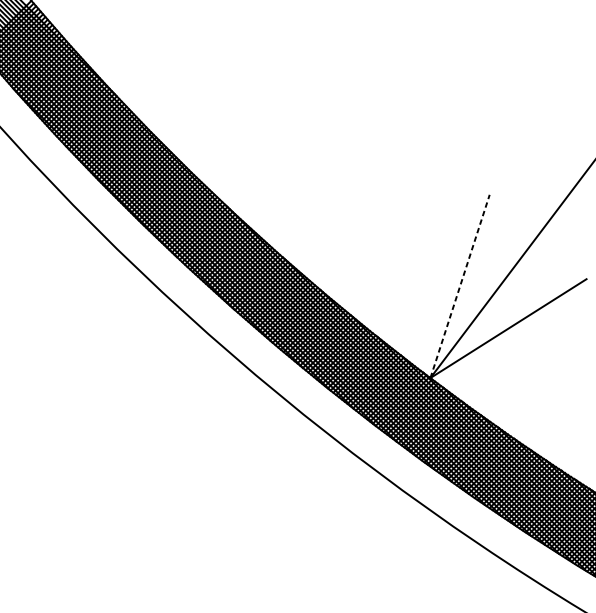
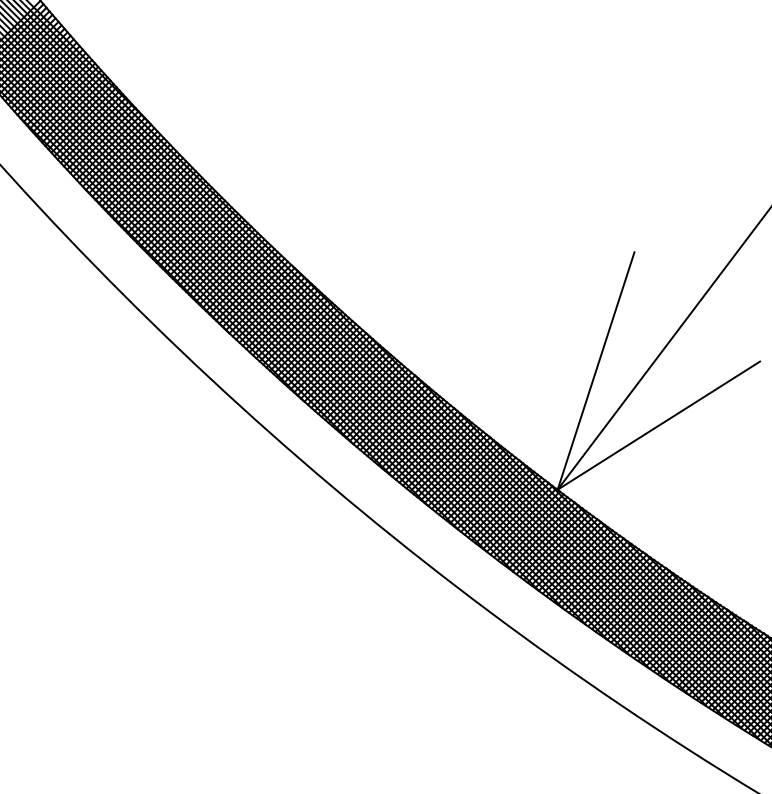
line: (460, 286) -> (596, 371), dashed -> solid

